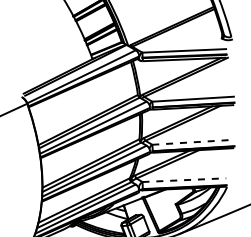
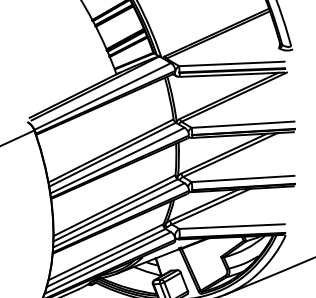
line: (193, 142) -> (243, 179), dashed -> solid
line: (184, 180) -> (232, 227), dashed -> solid

